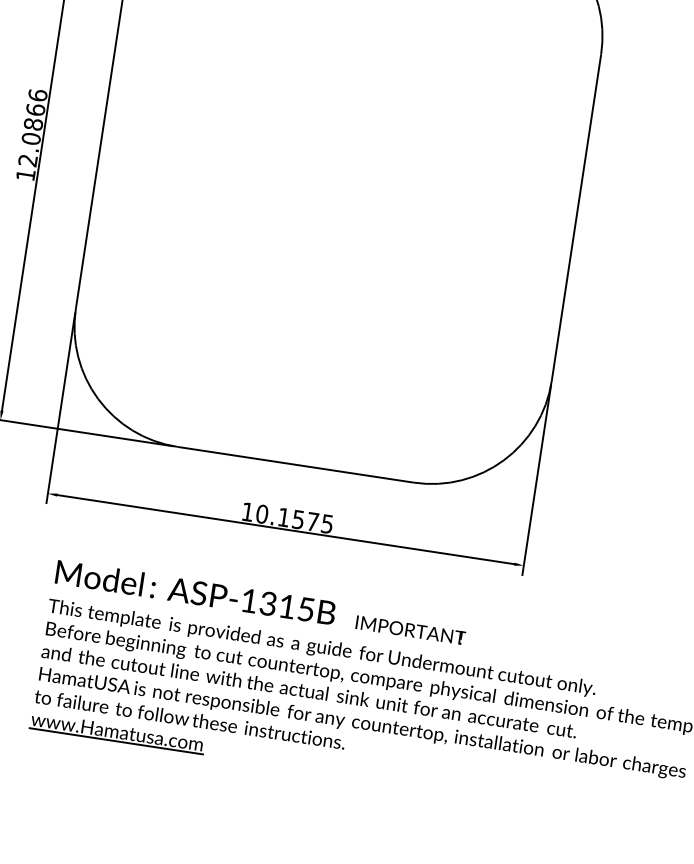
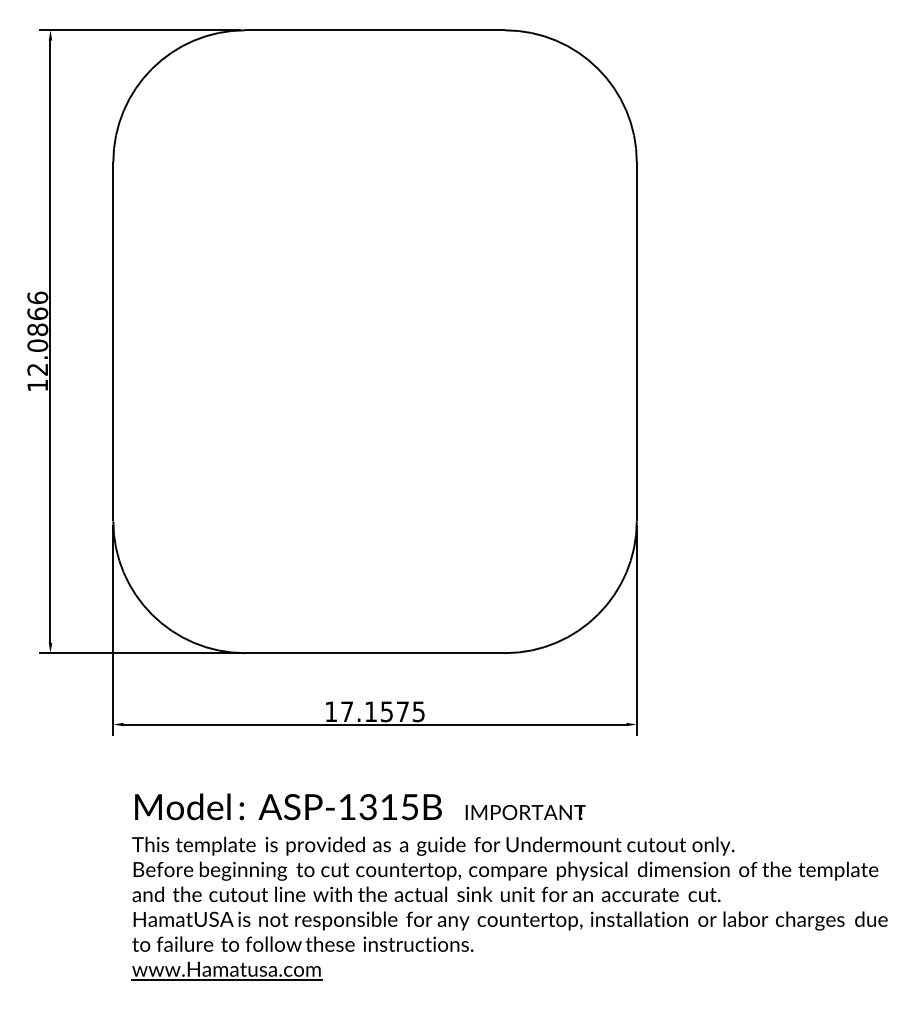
text: (262, 514) -> (347, 711), 10.1575 -> 17.1575

